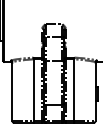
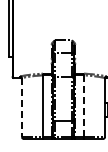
line: (74, 90) -> (83, 106), solid -> dashed
line: (12, 91) -> (21, 107), solid -> dashed

